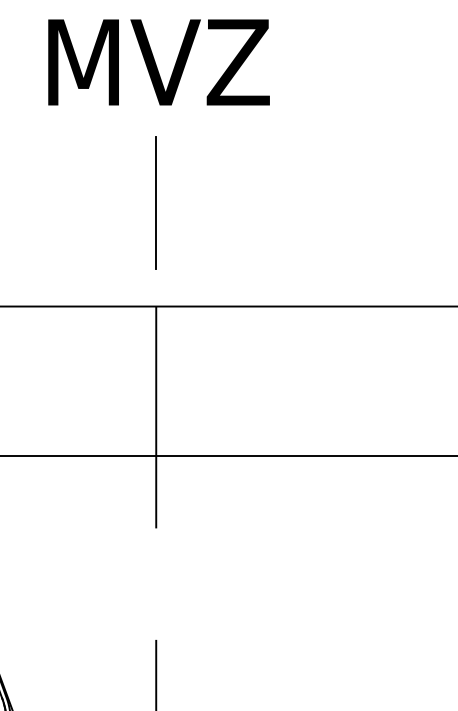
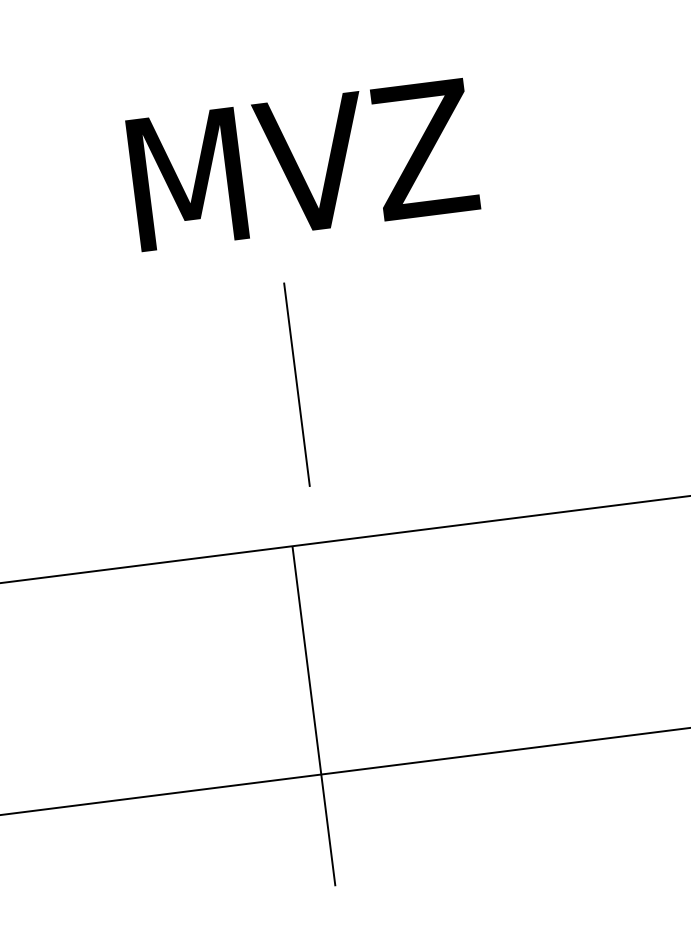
text: (158, 62) -> (302, 165), moved
line: (155, 202) -> (295, 383), moved

